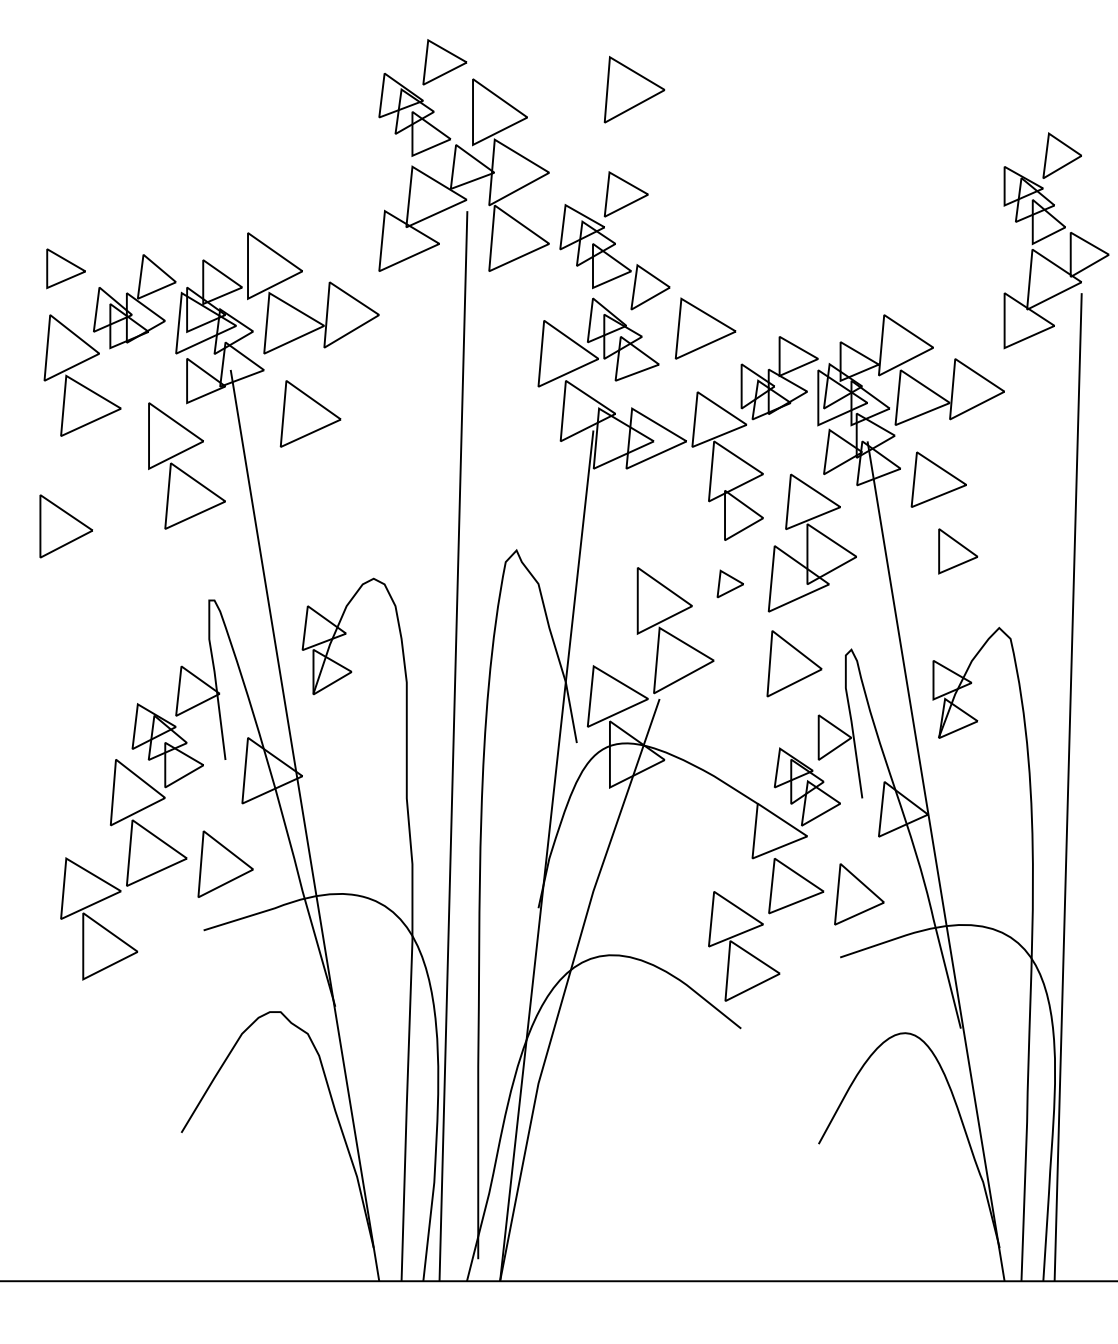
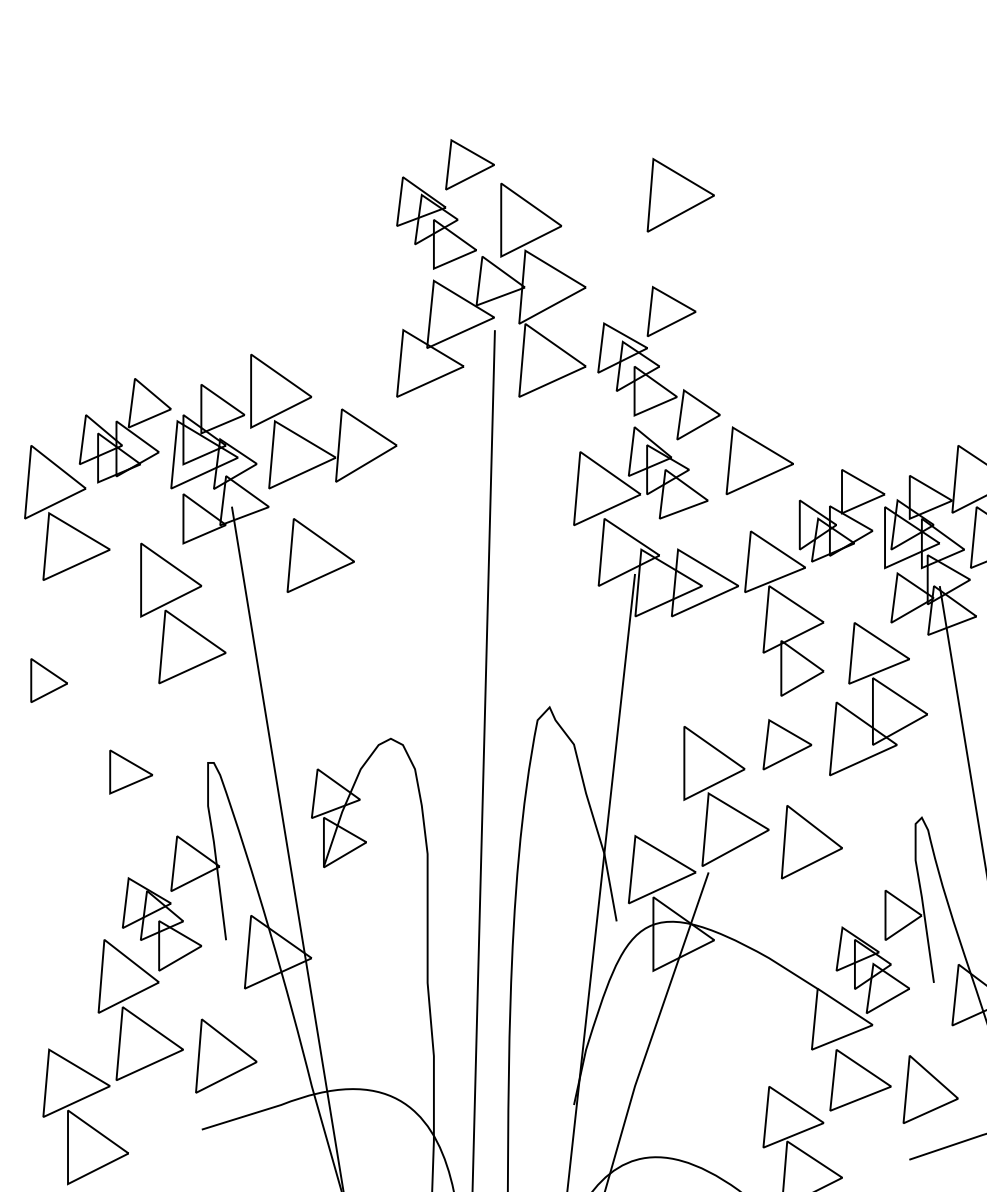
part: (65, 268) -> (130, 771), moved
part: (66, 526) -> (49, 680), size x0.62
part: (730, 583) -> (787, 744), size x1.67
part: (794, 663) -> (811, 841), moved

